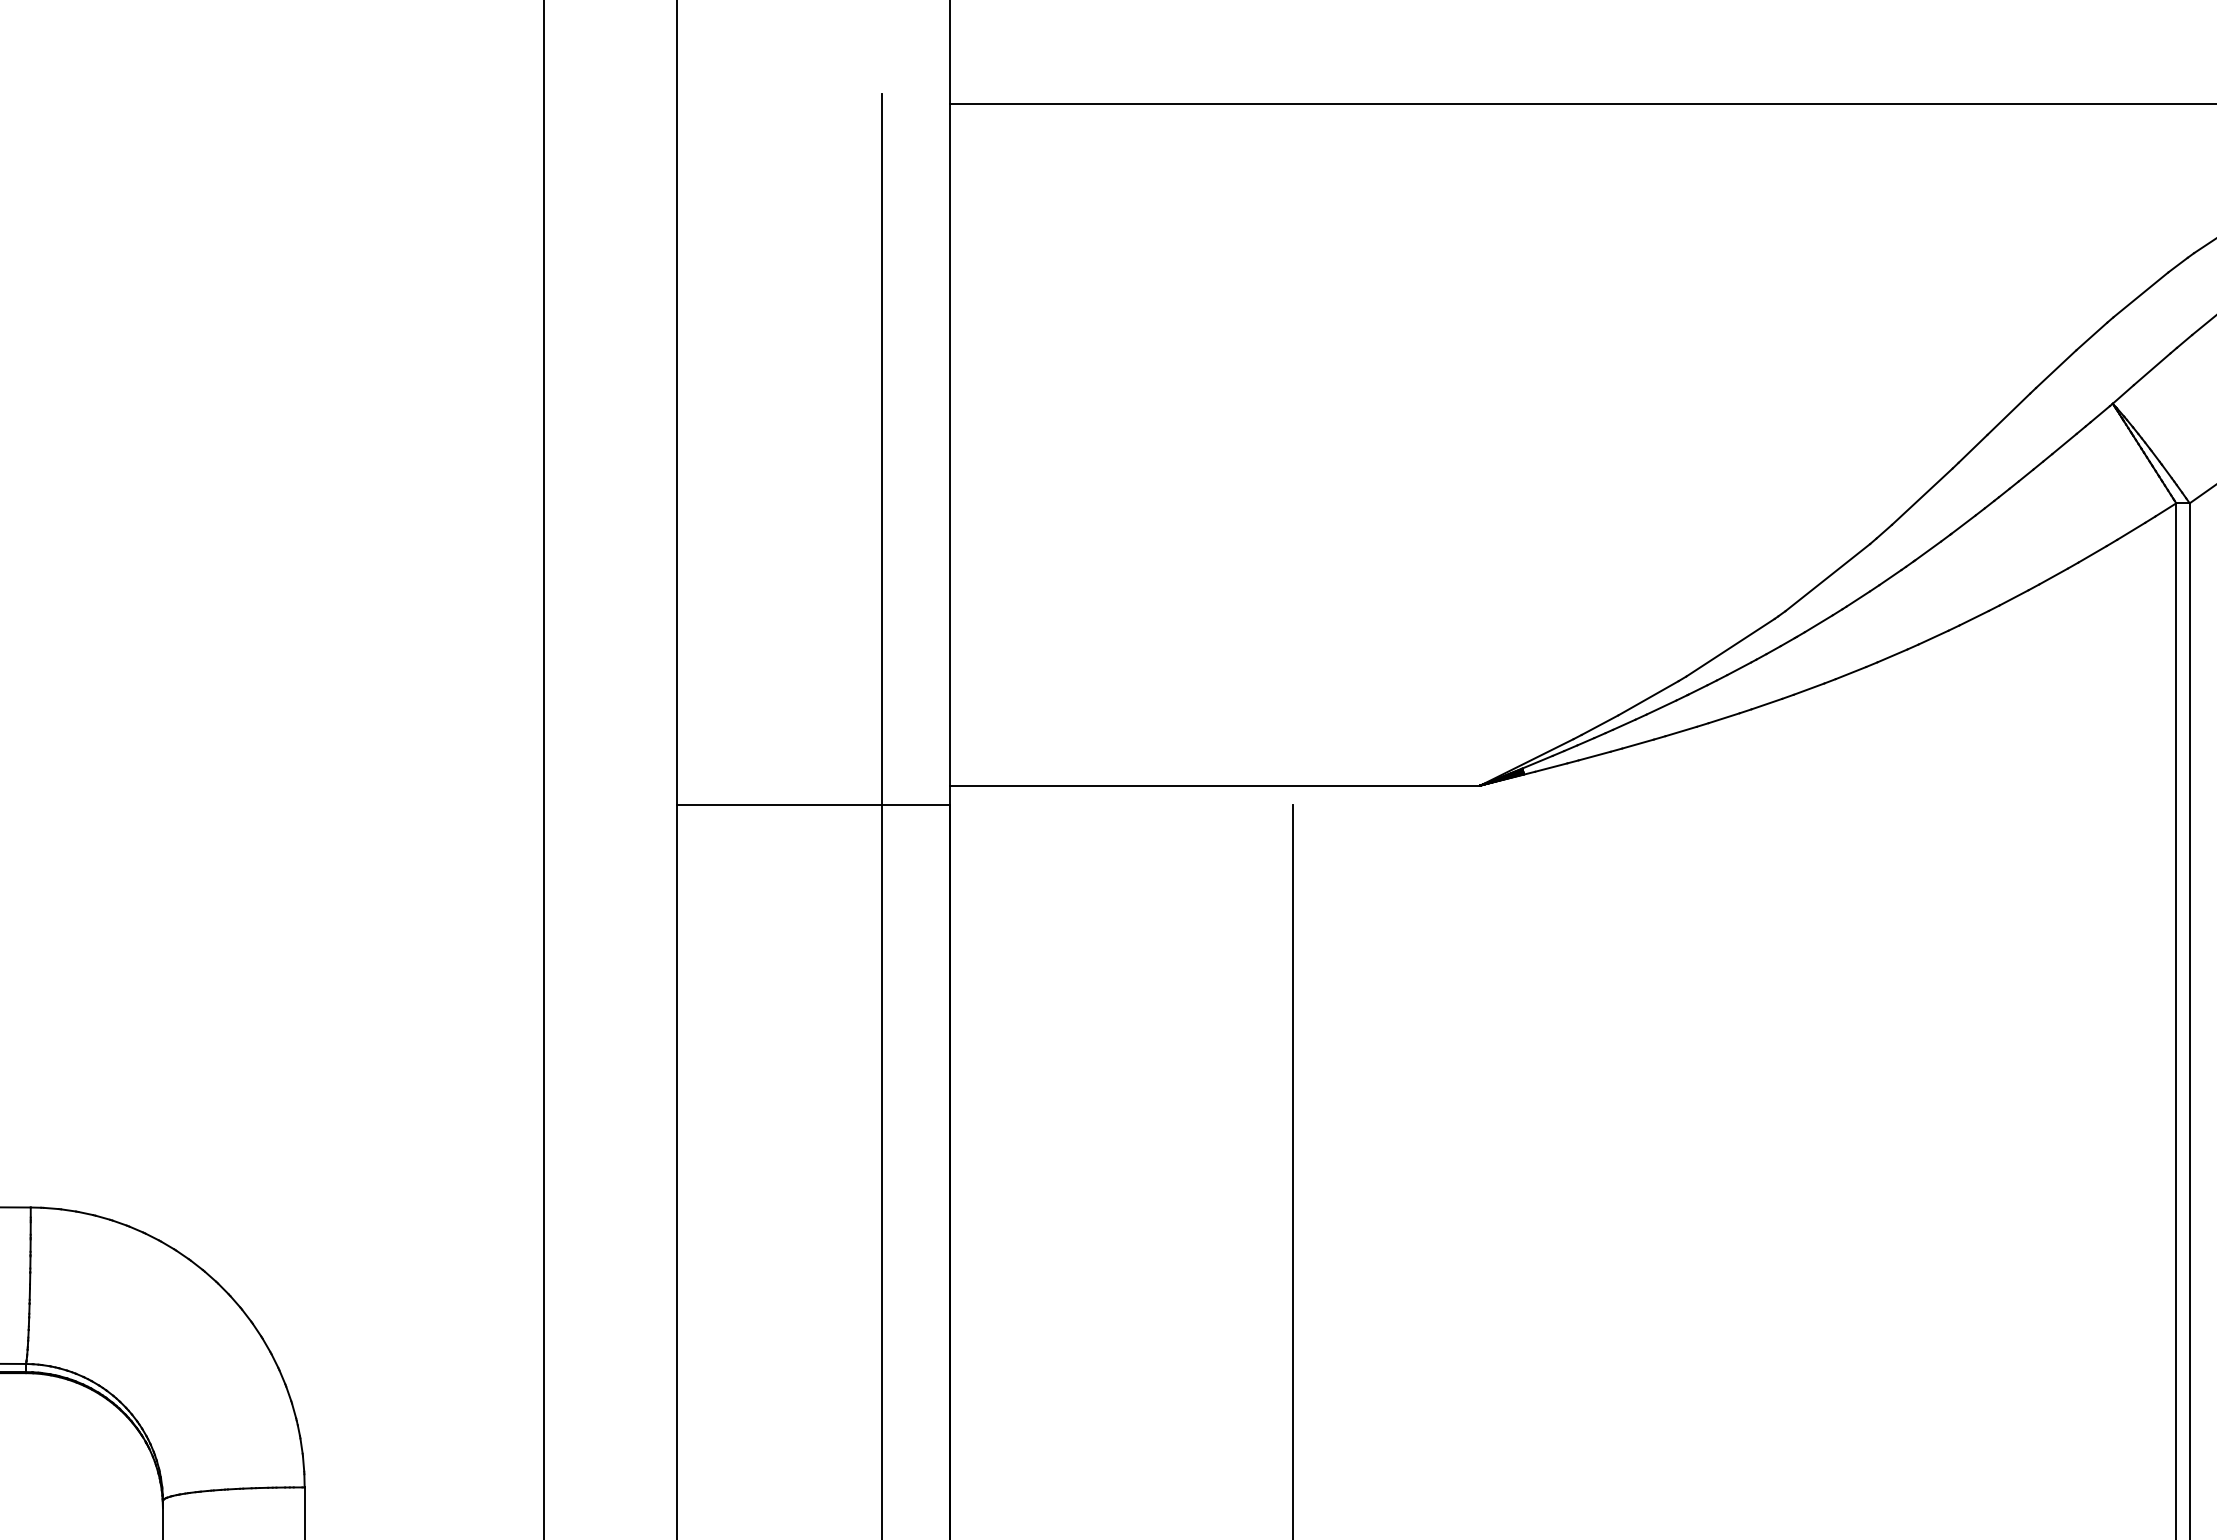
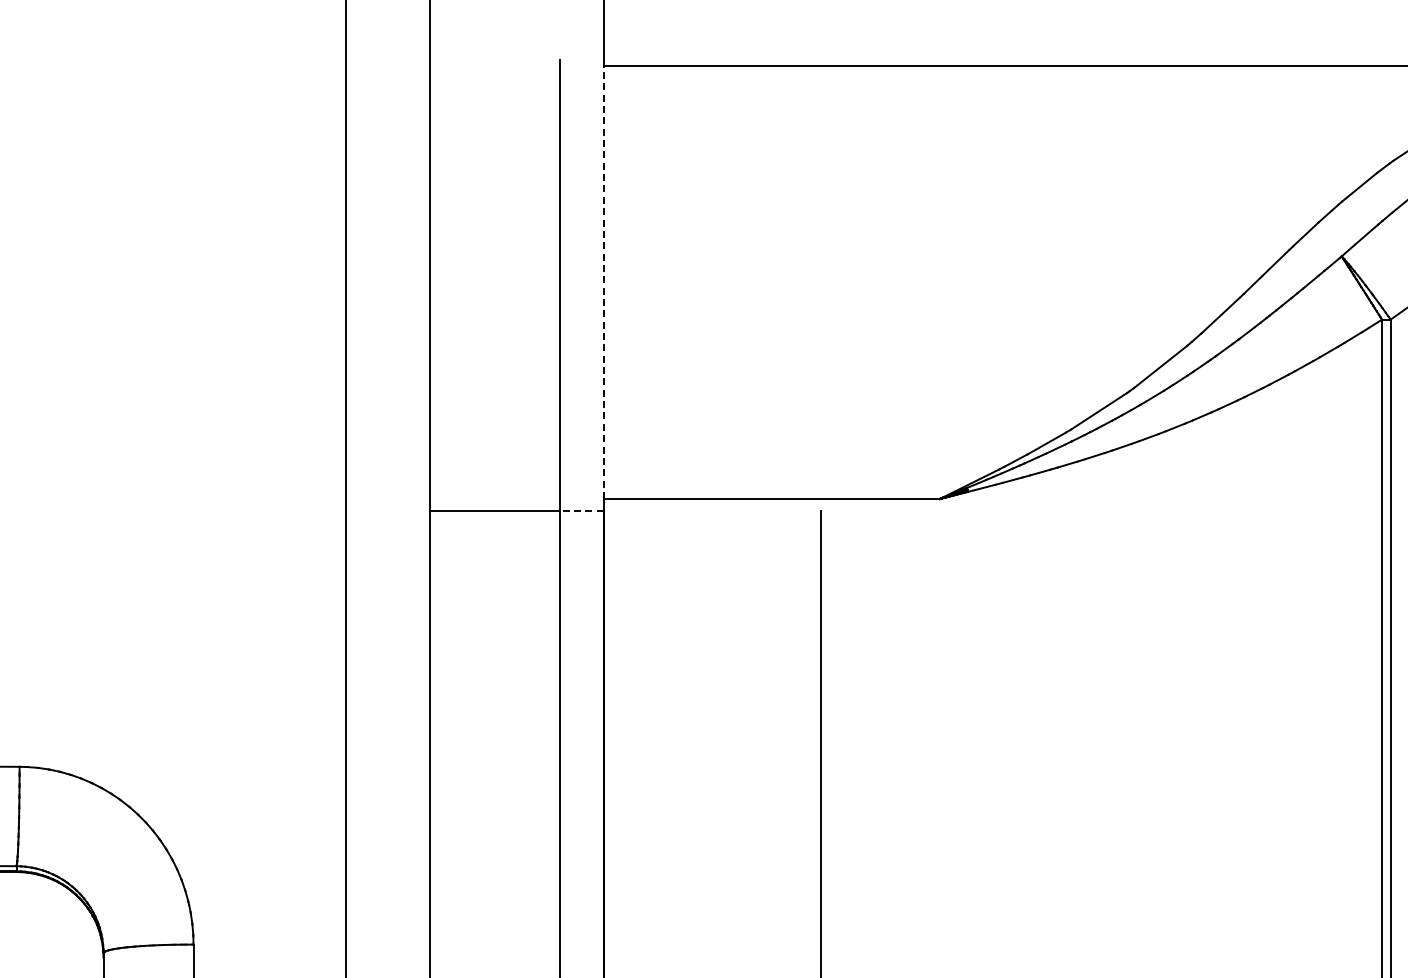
line: (950, 444) -> (603, 282), solid -> dashed
line: (915, 805) -> (581, 511), solid -> dashed

